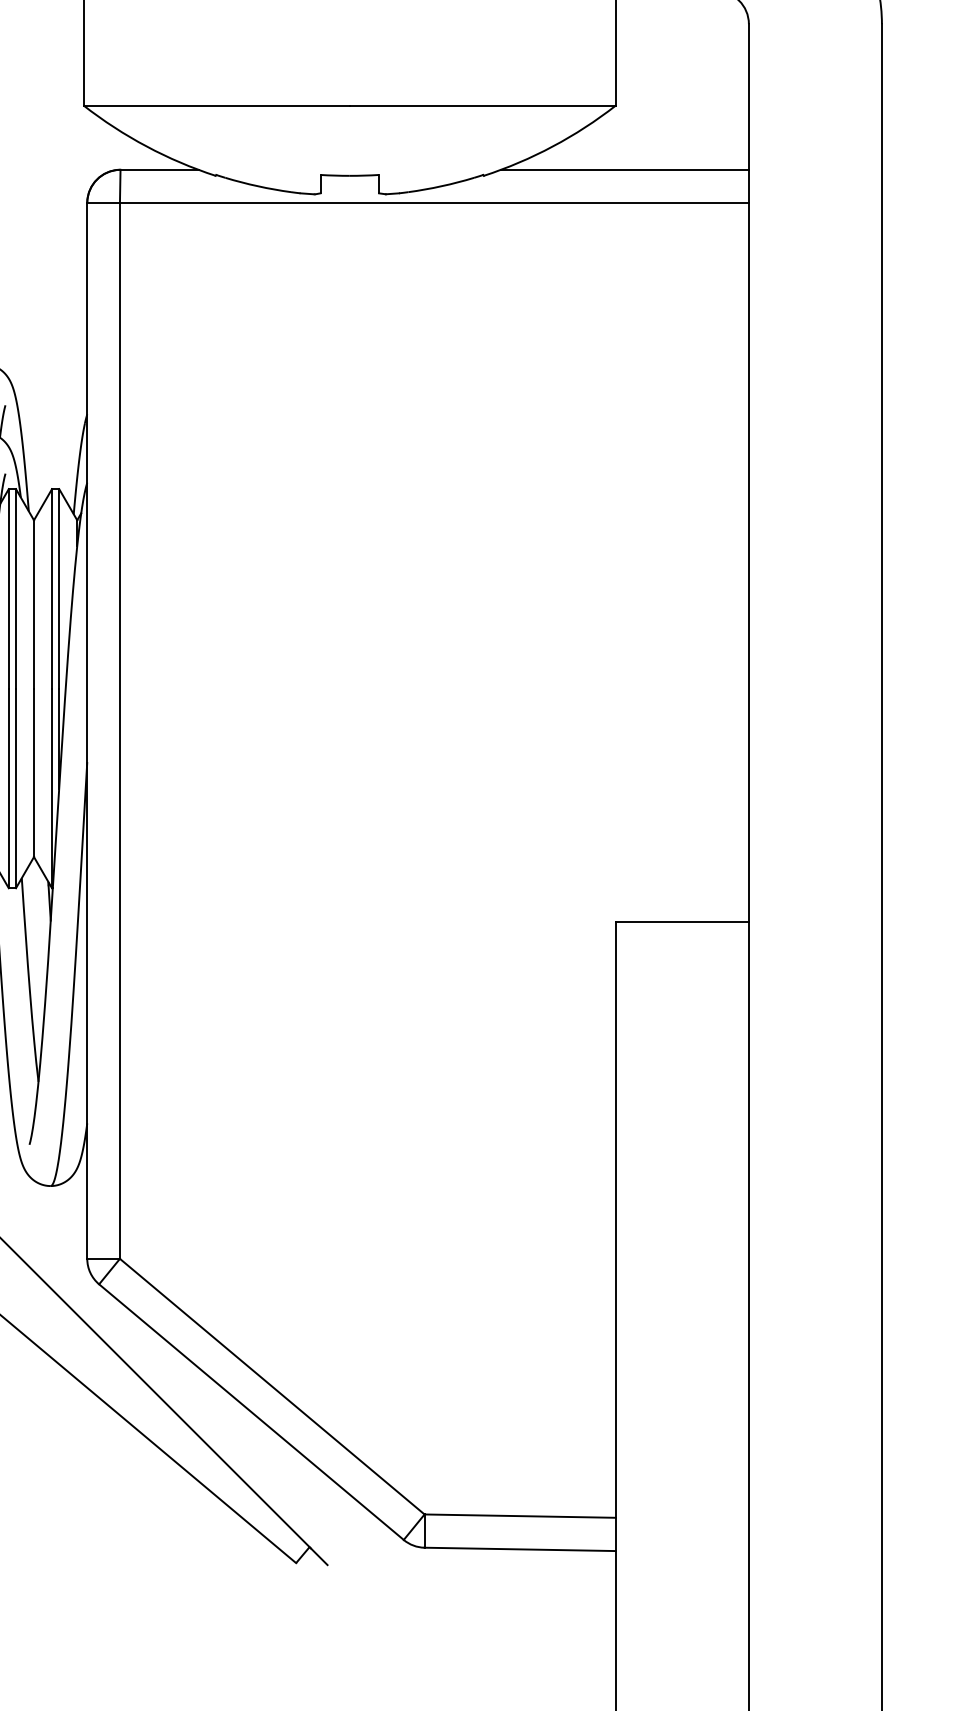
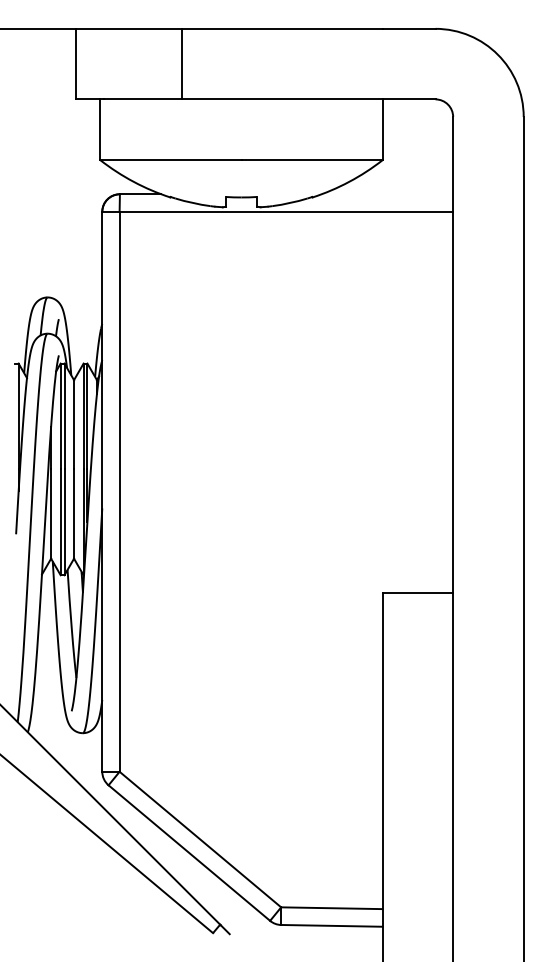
line: (625, 170) -> (387, 194), removed

